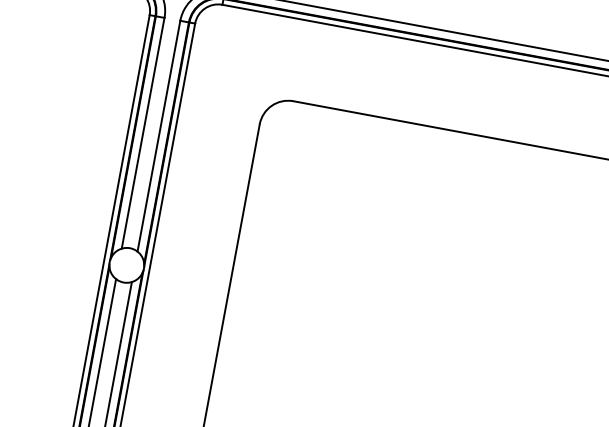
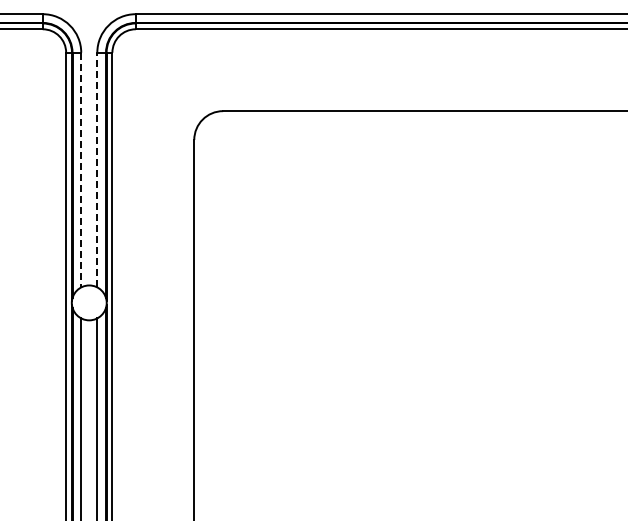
line: (143, 133) -> (81, 170), solid -> dashed
line: (159, 135) -> (97, 169), solid -> dashed

